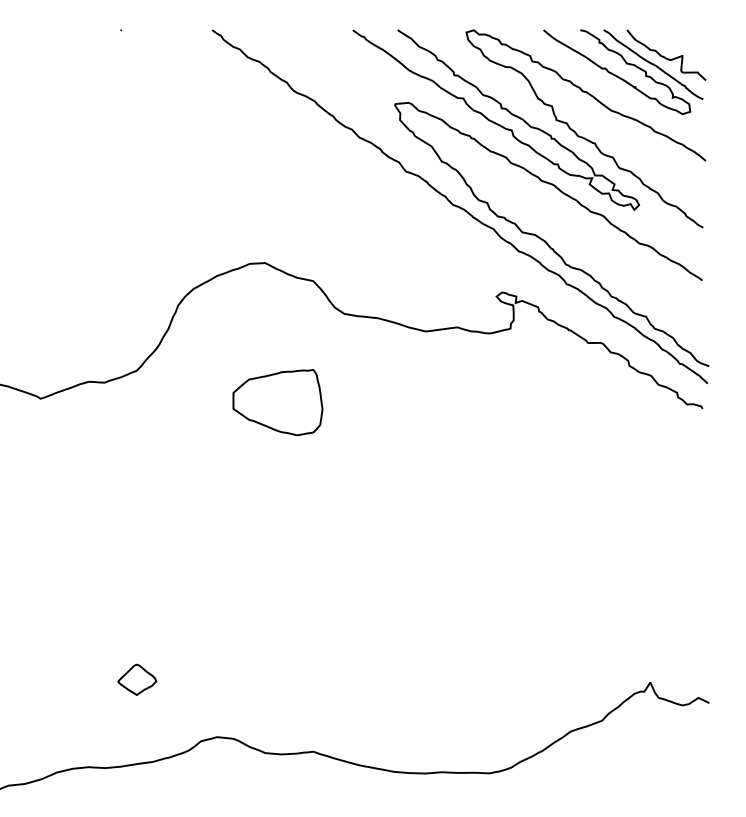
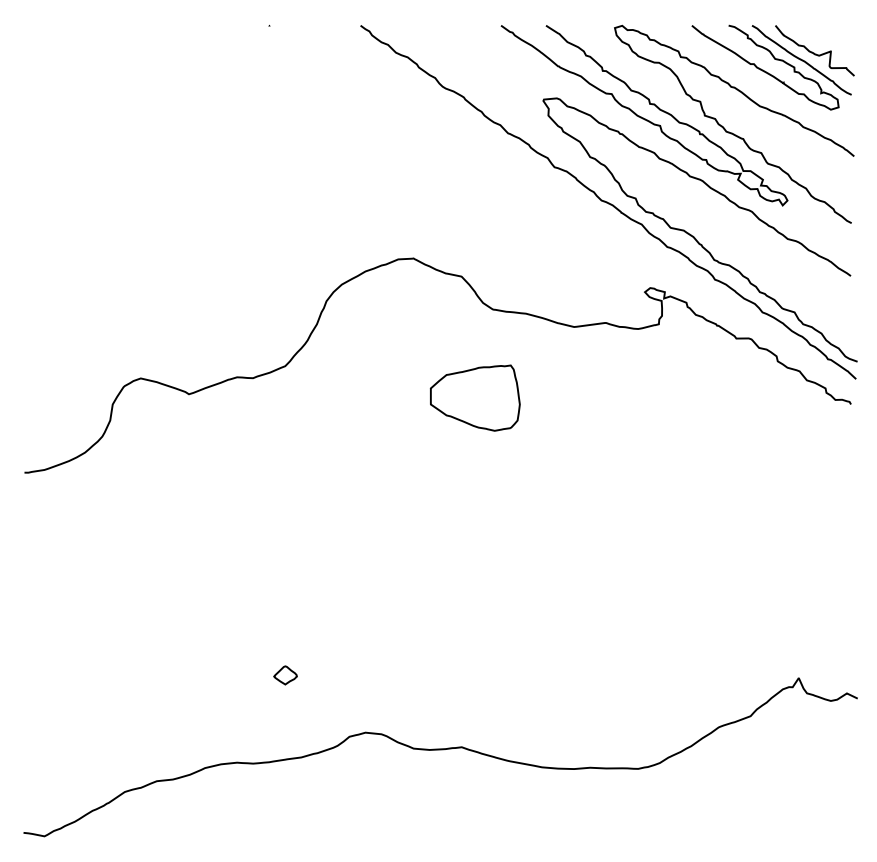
part: (277, 401) -> (474, 397), moved
part: (137, 679) -> (285, 675), size x0.6

